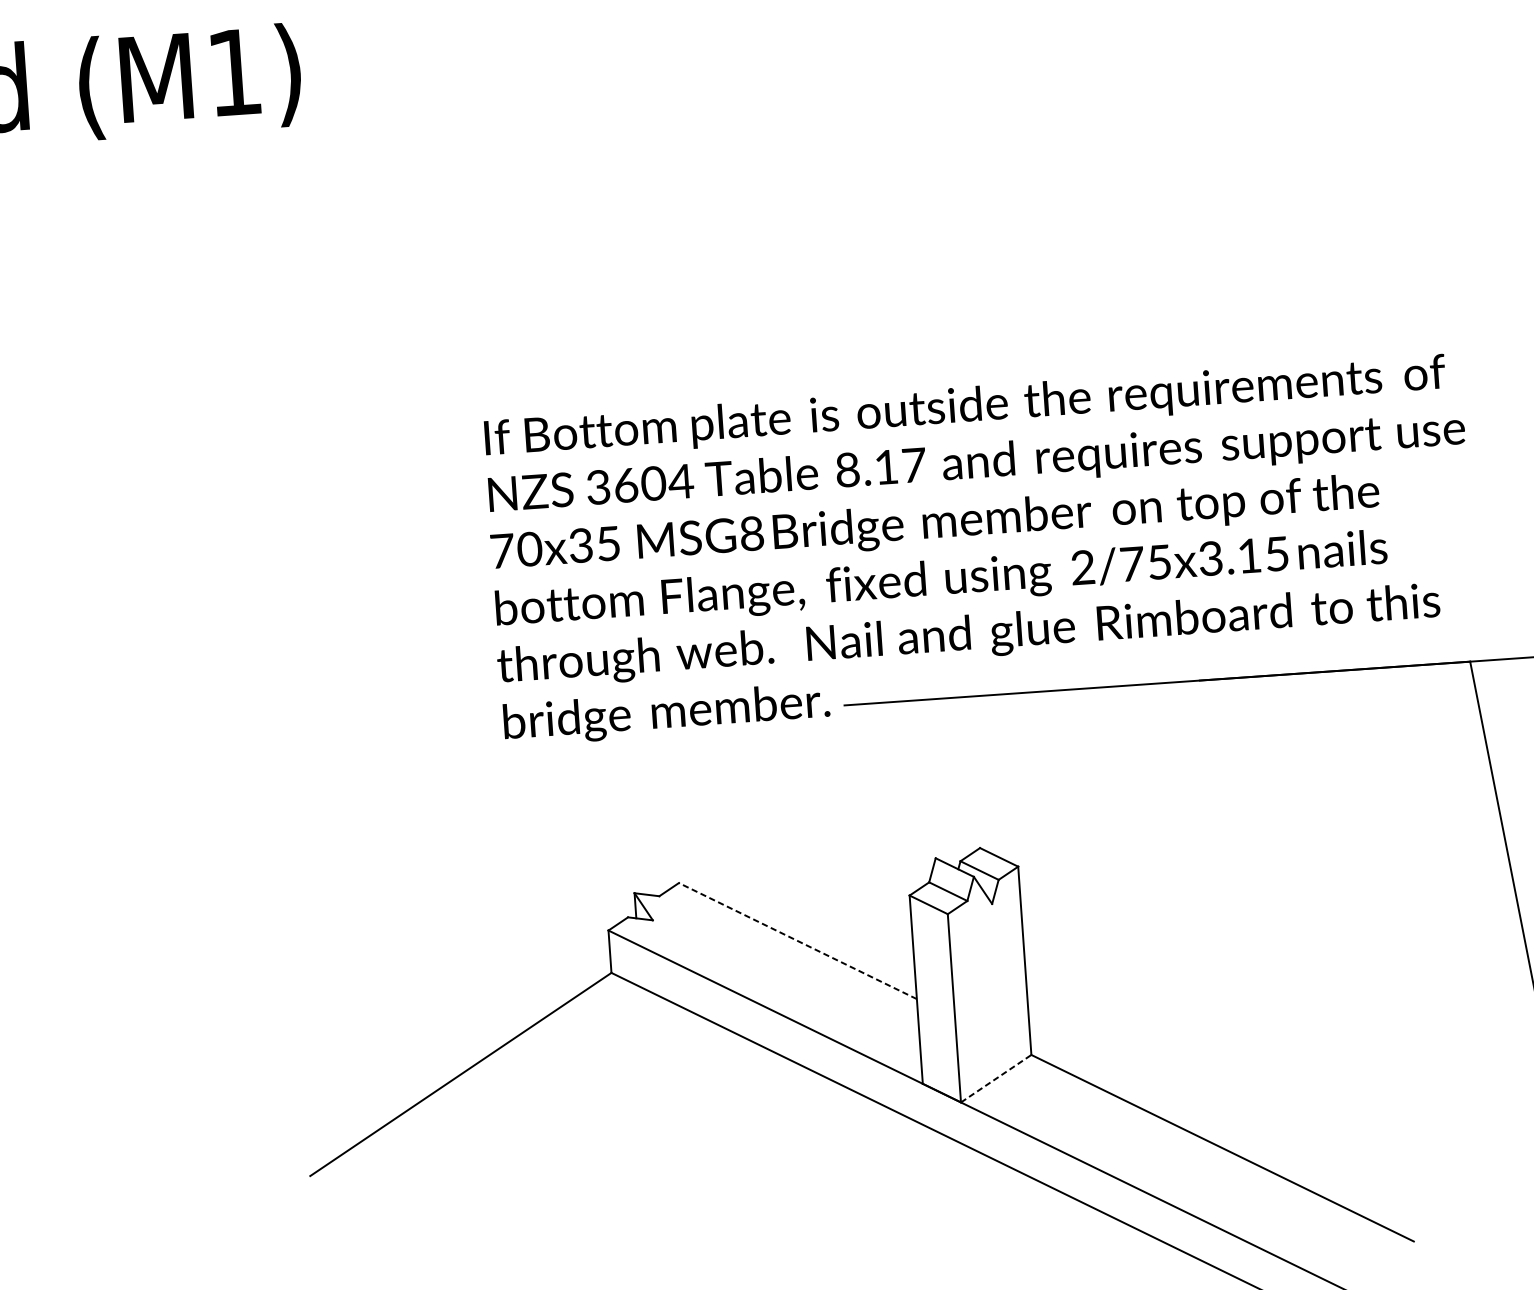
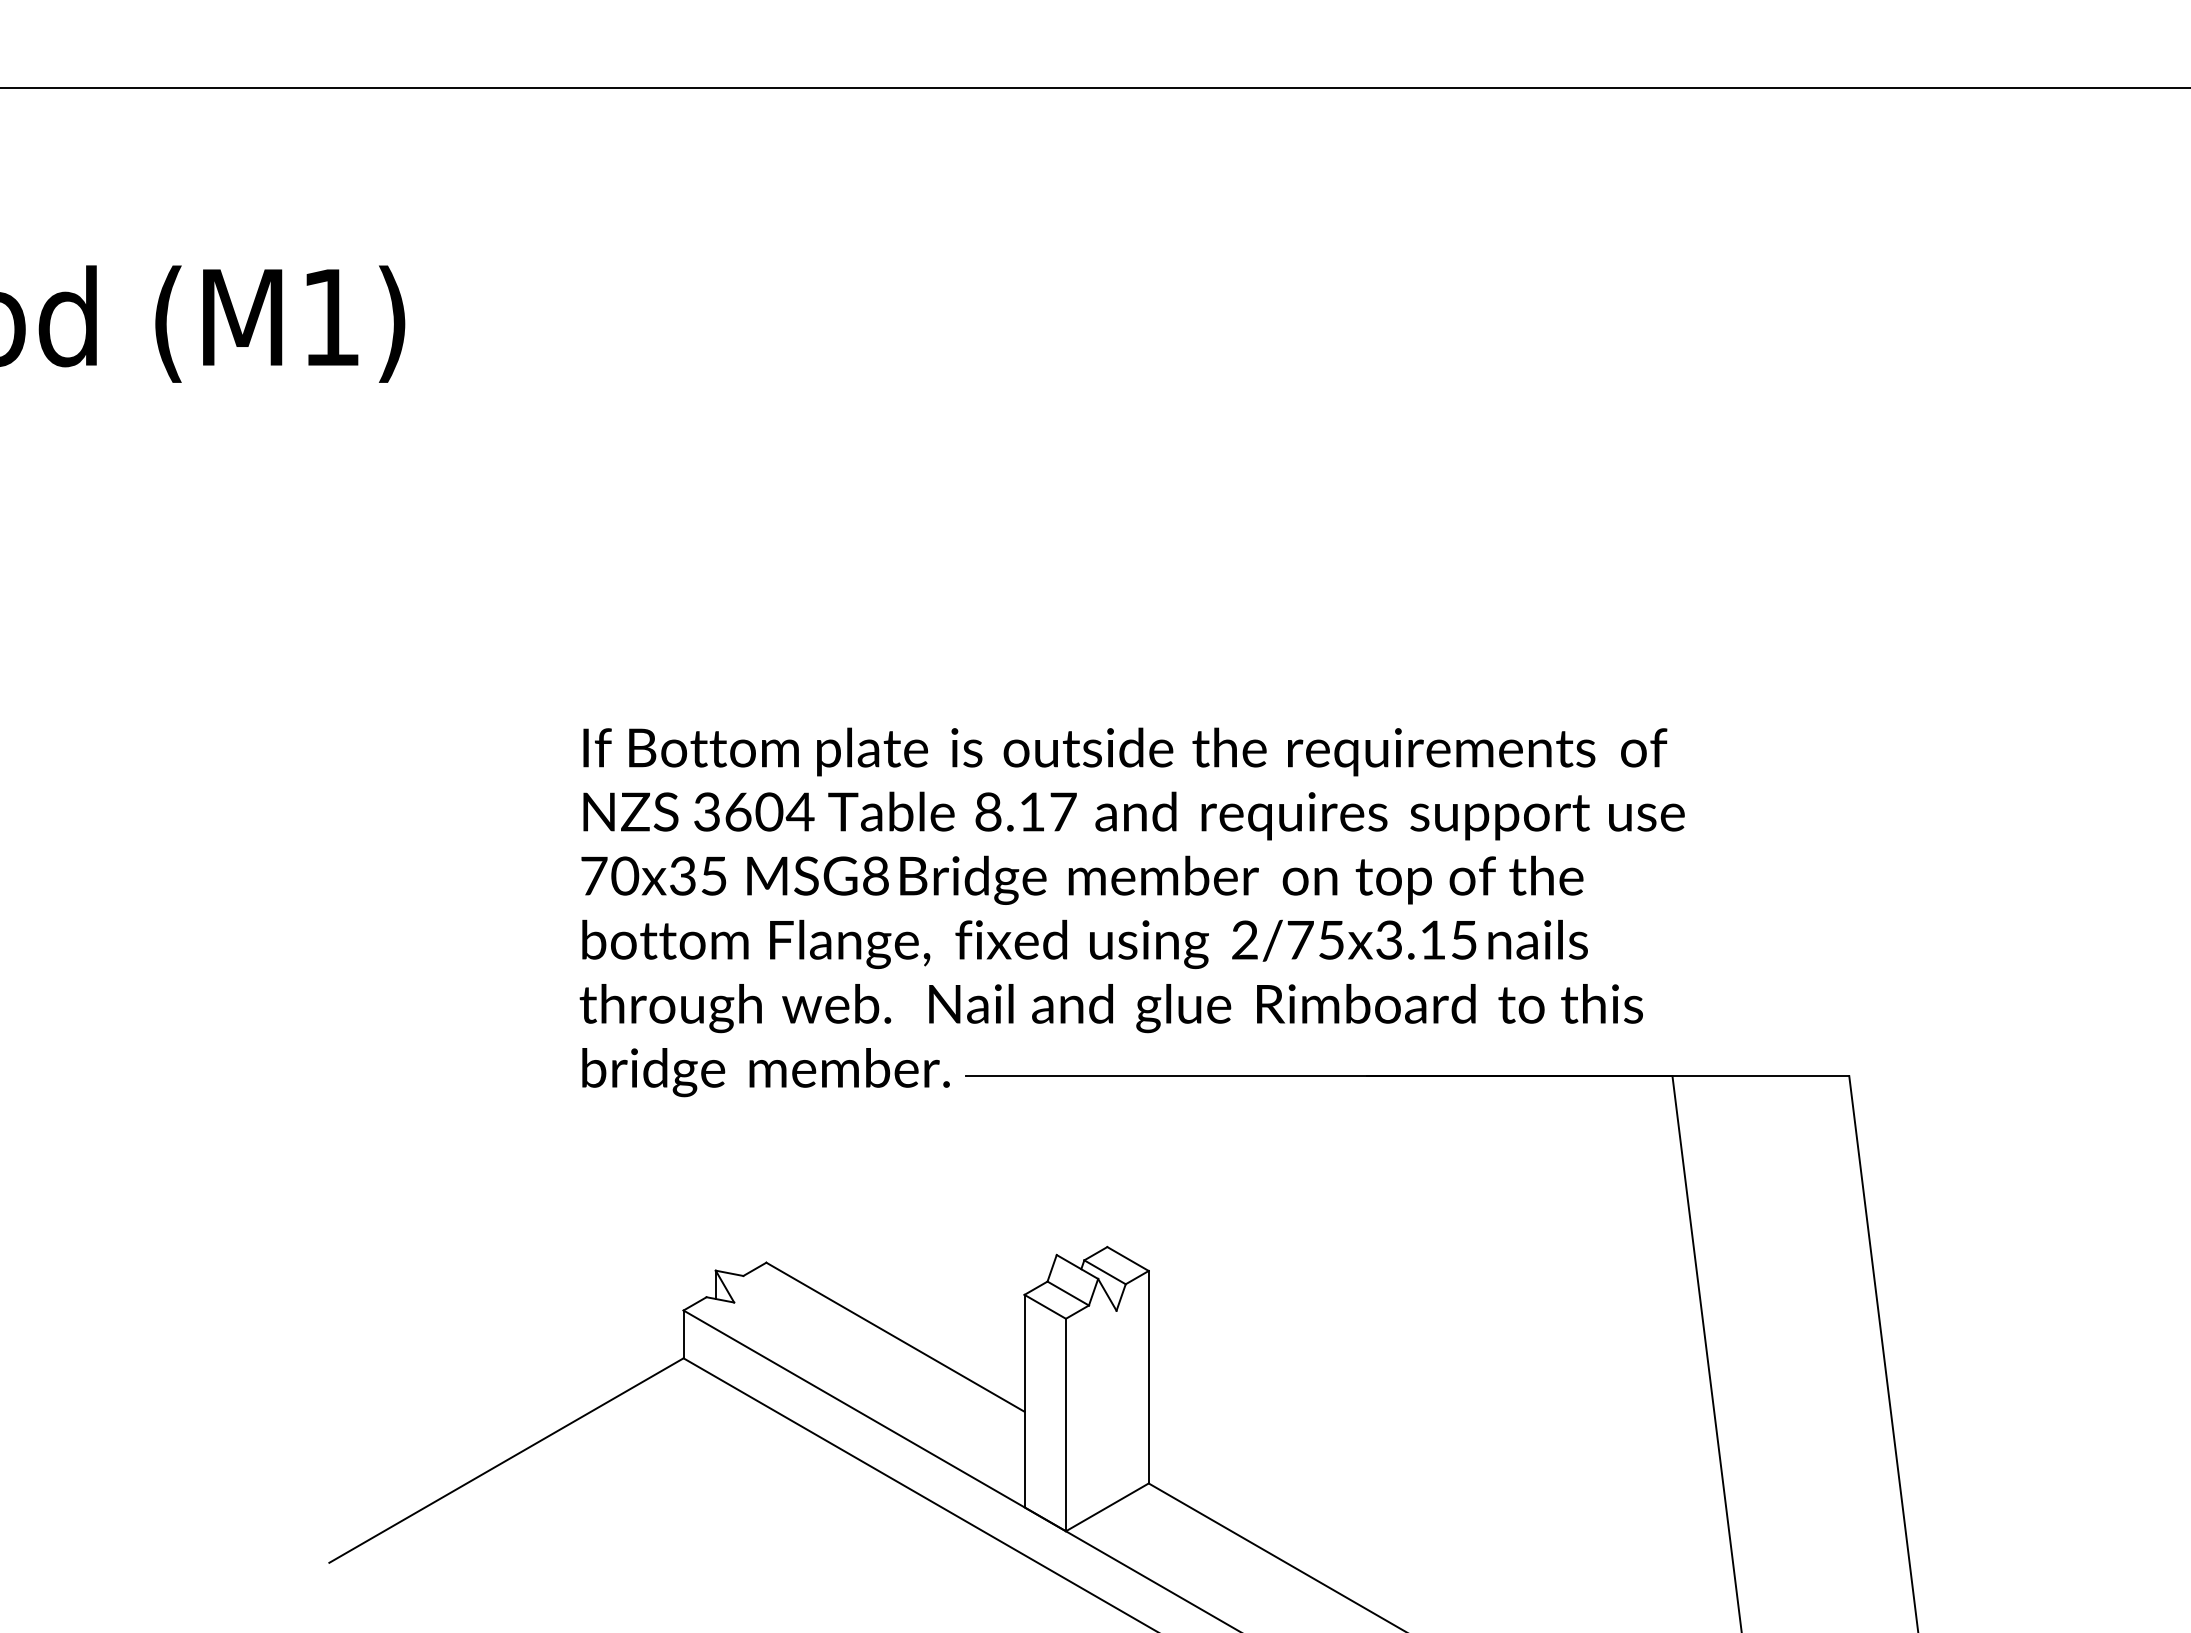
line: (797, 940) -> (895, 1336), dashed -> solid
line: (996, 1078) -> (1107, 1507), dashed -> solid

